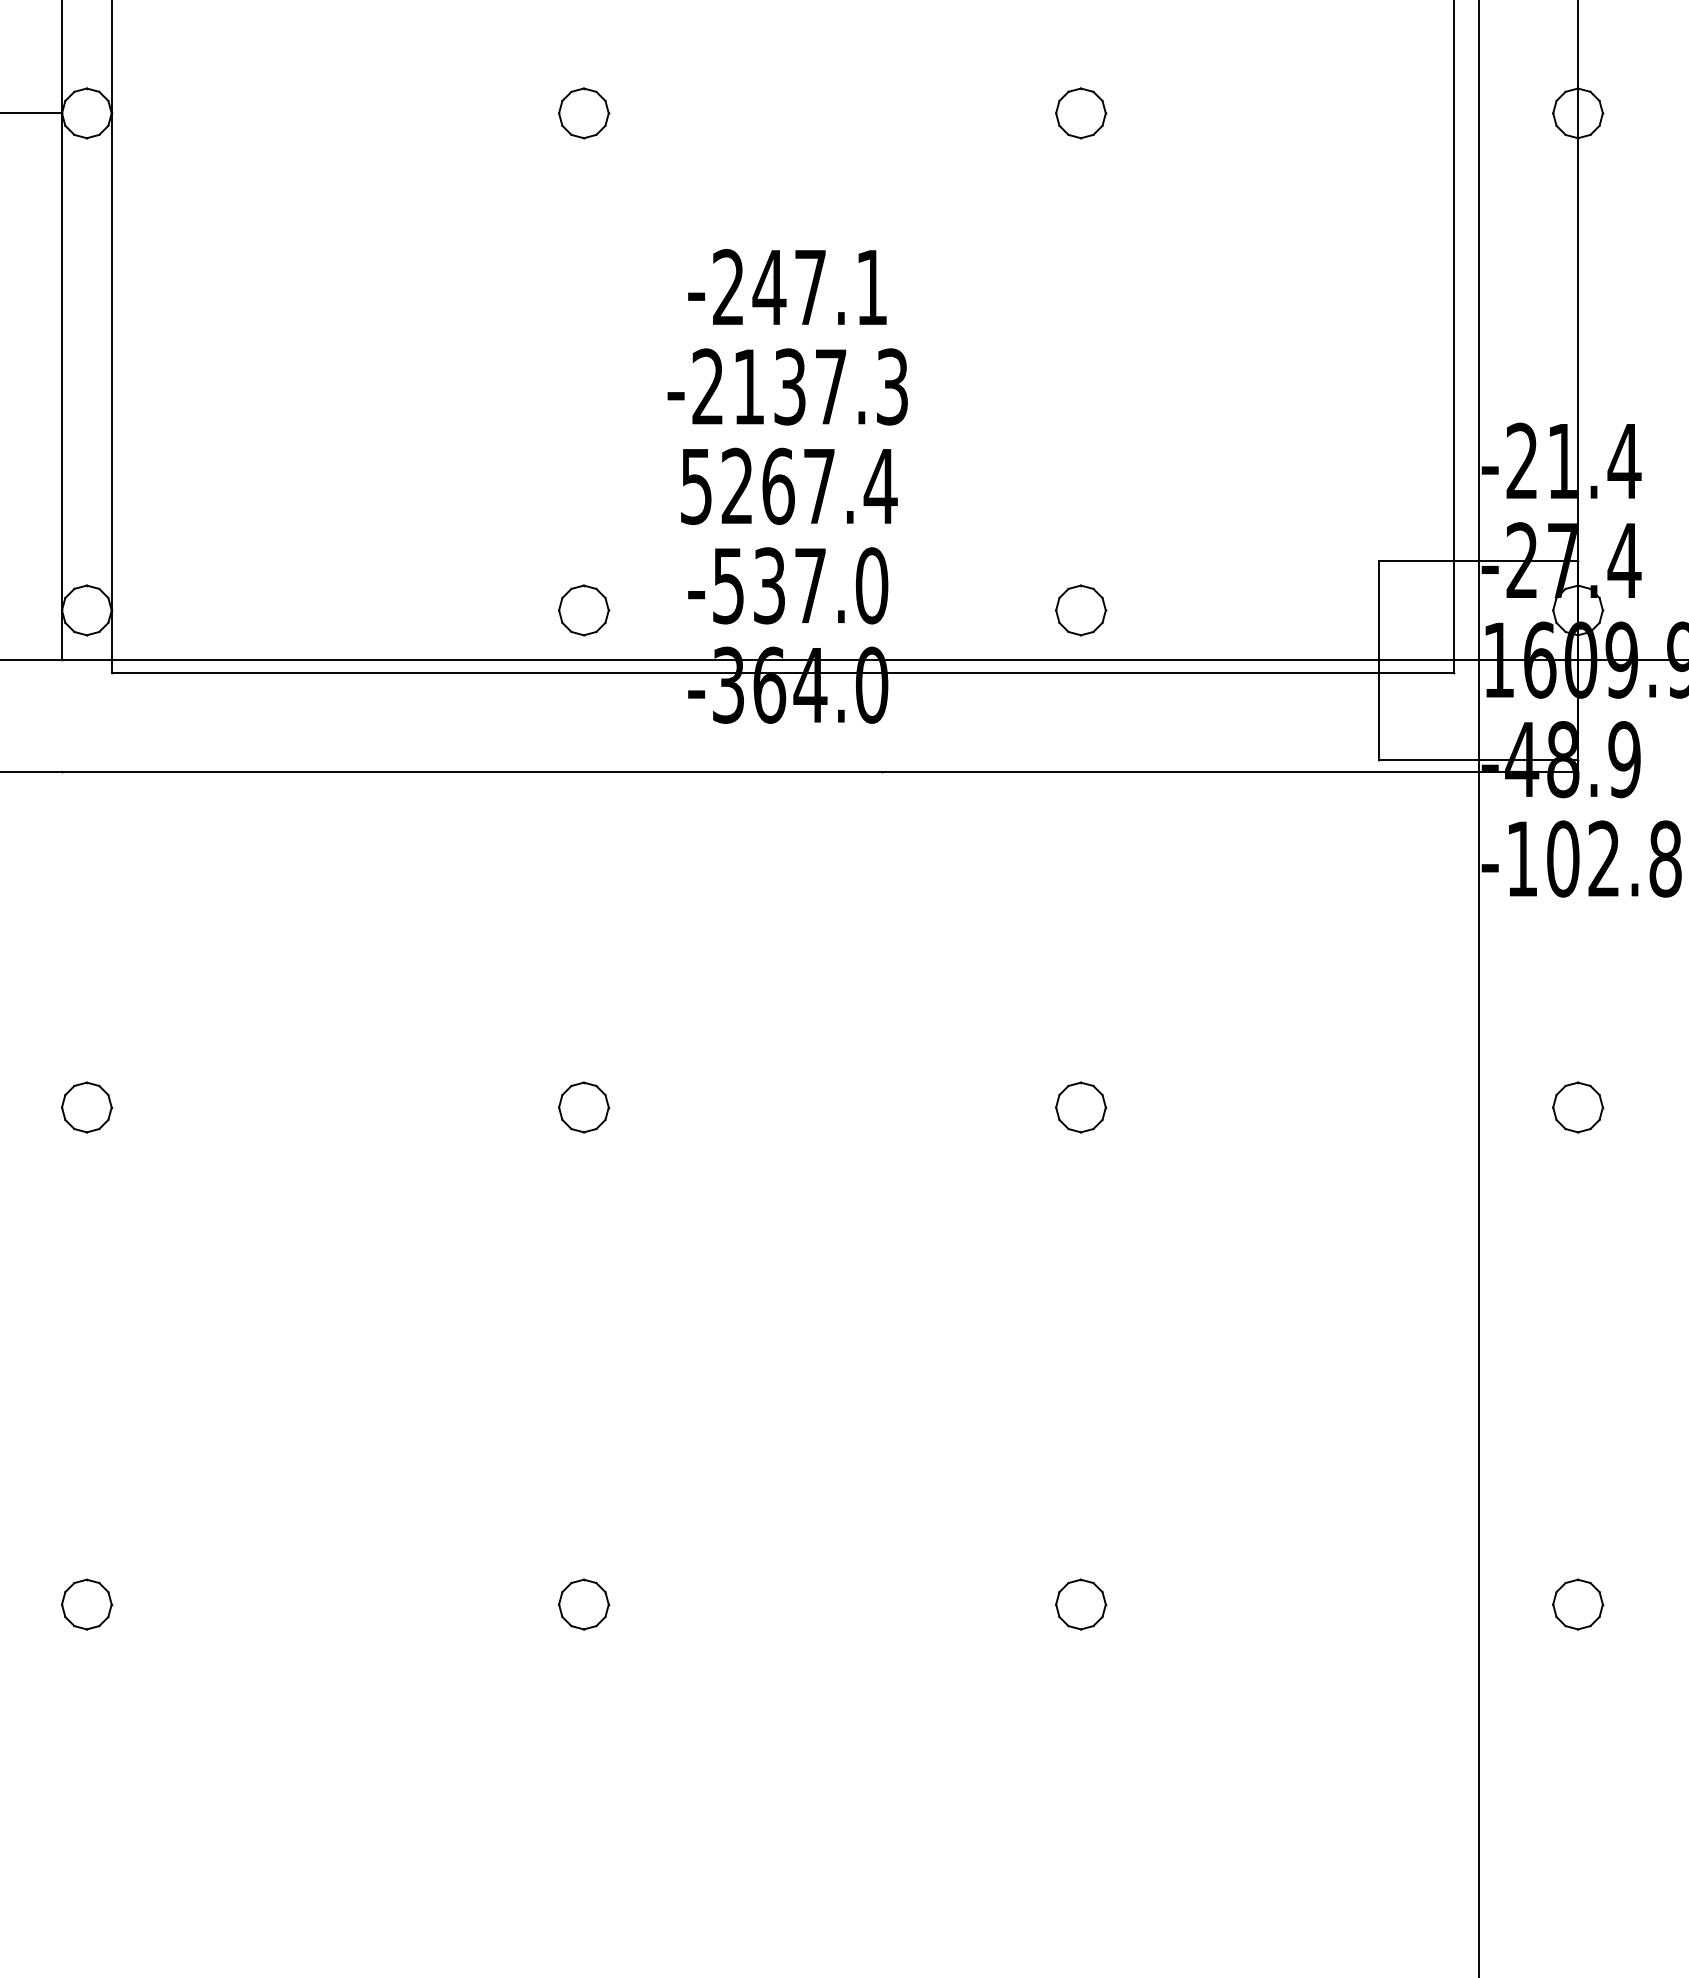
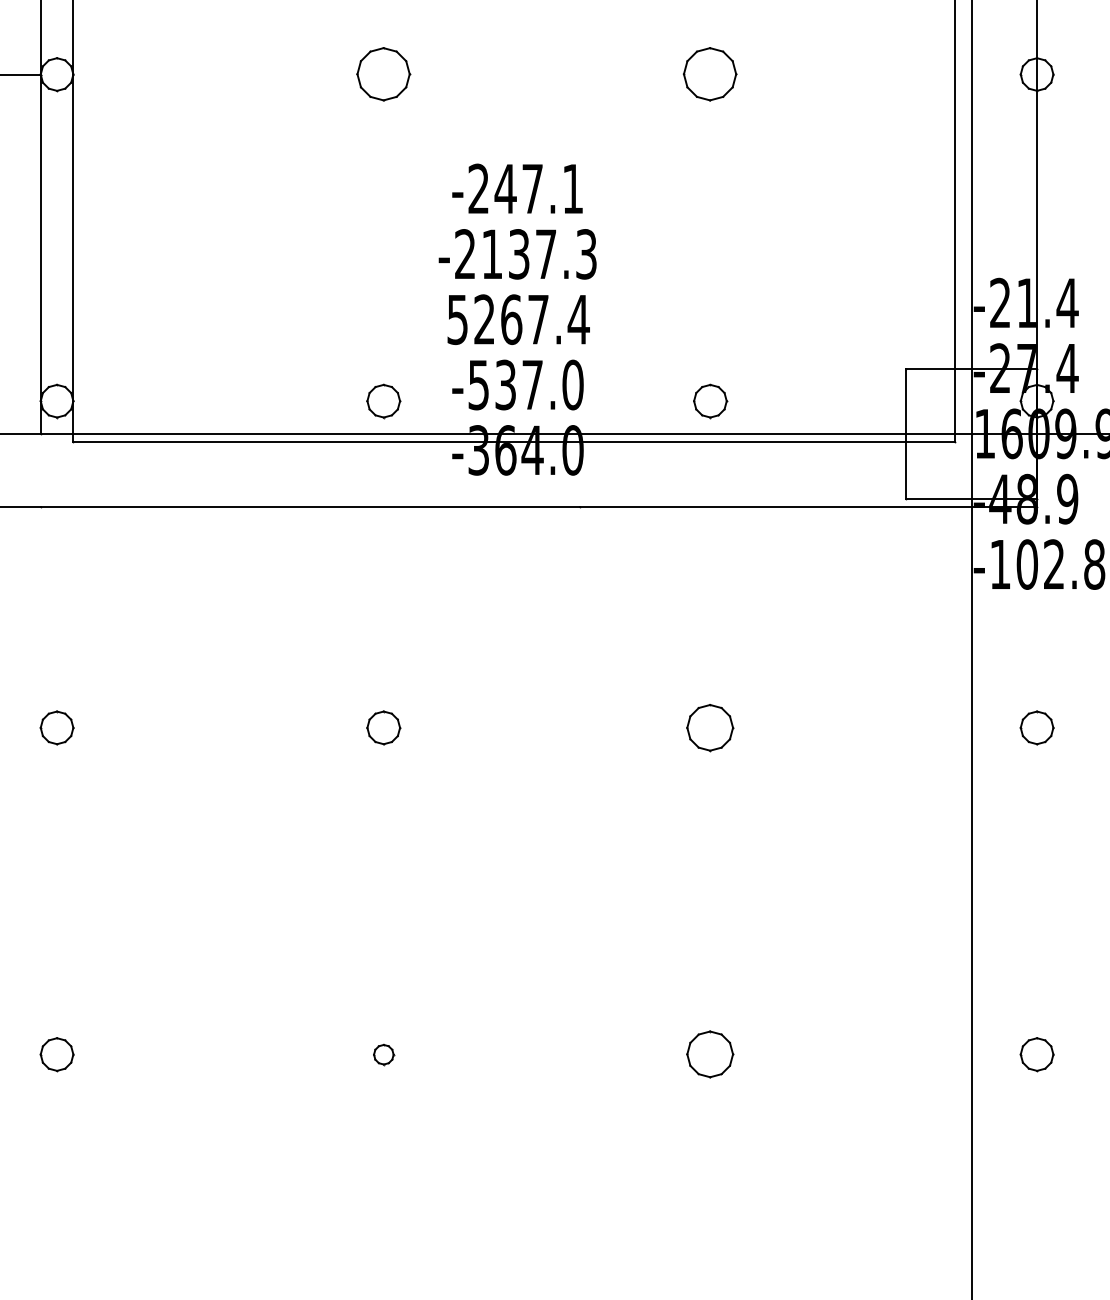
part: (583, 113) -> (383, 74), size x1.6
part: (1081, 113) -> (710, 74), size x1.6
part: (1081, 1106) -> (710, 727), size x1.4
part: (583, 1604) -> (383, 1054), size x0.6
part: (1081, 1604) -> (710, 1054), size x1.4

